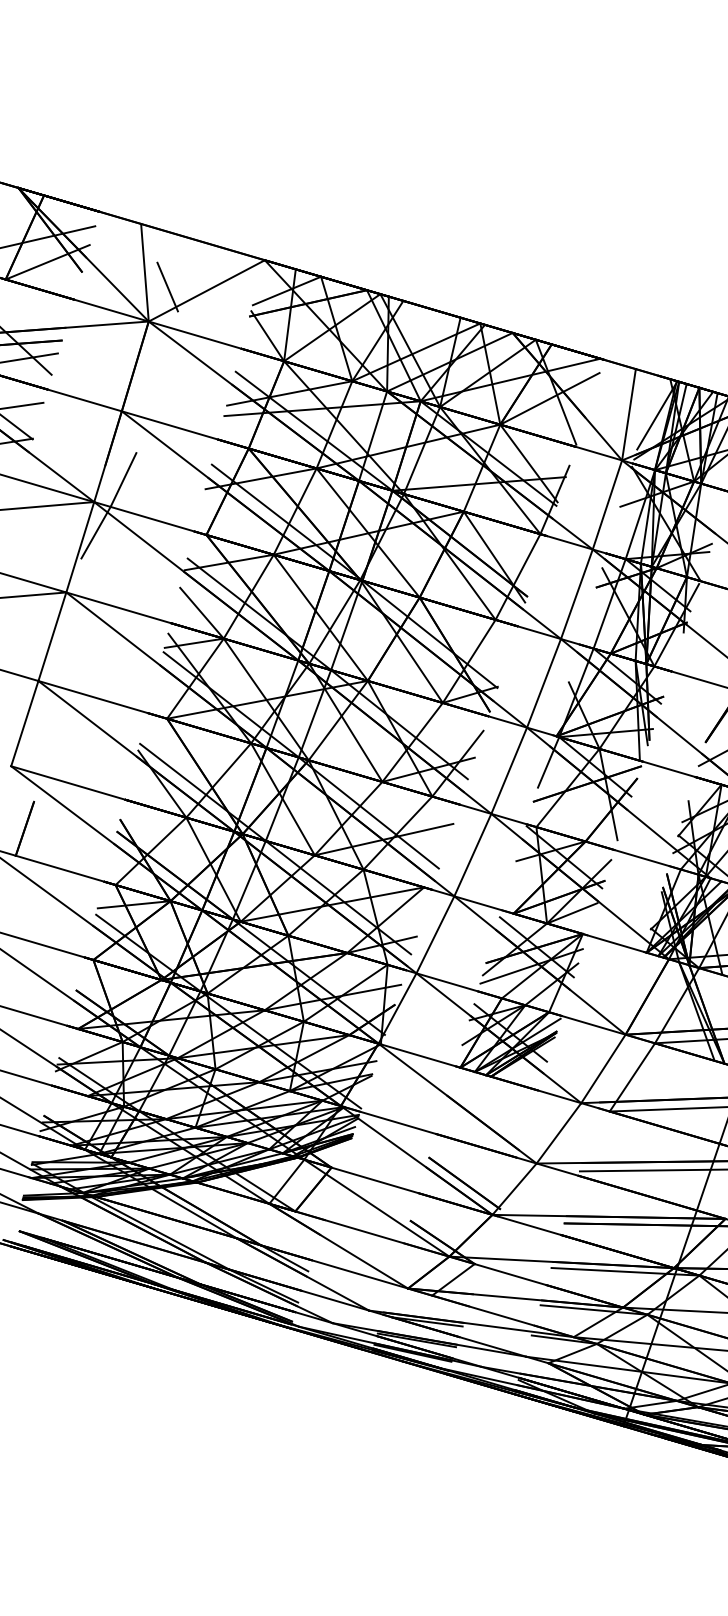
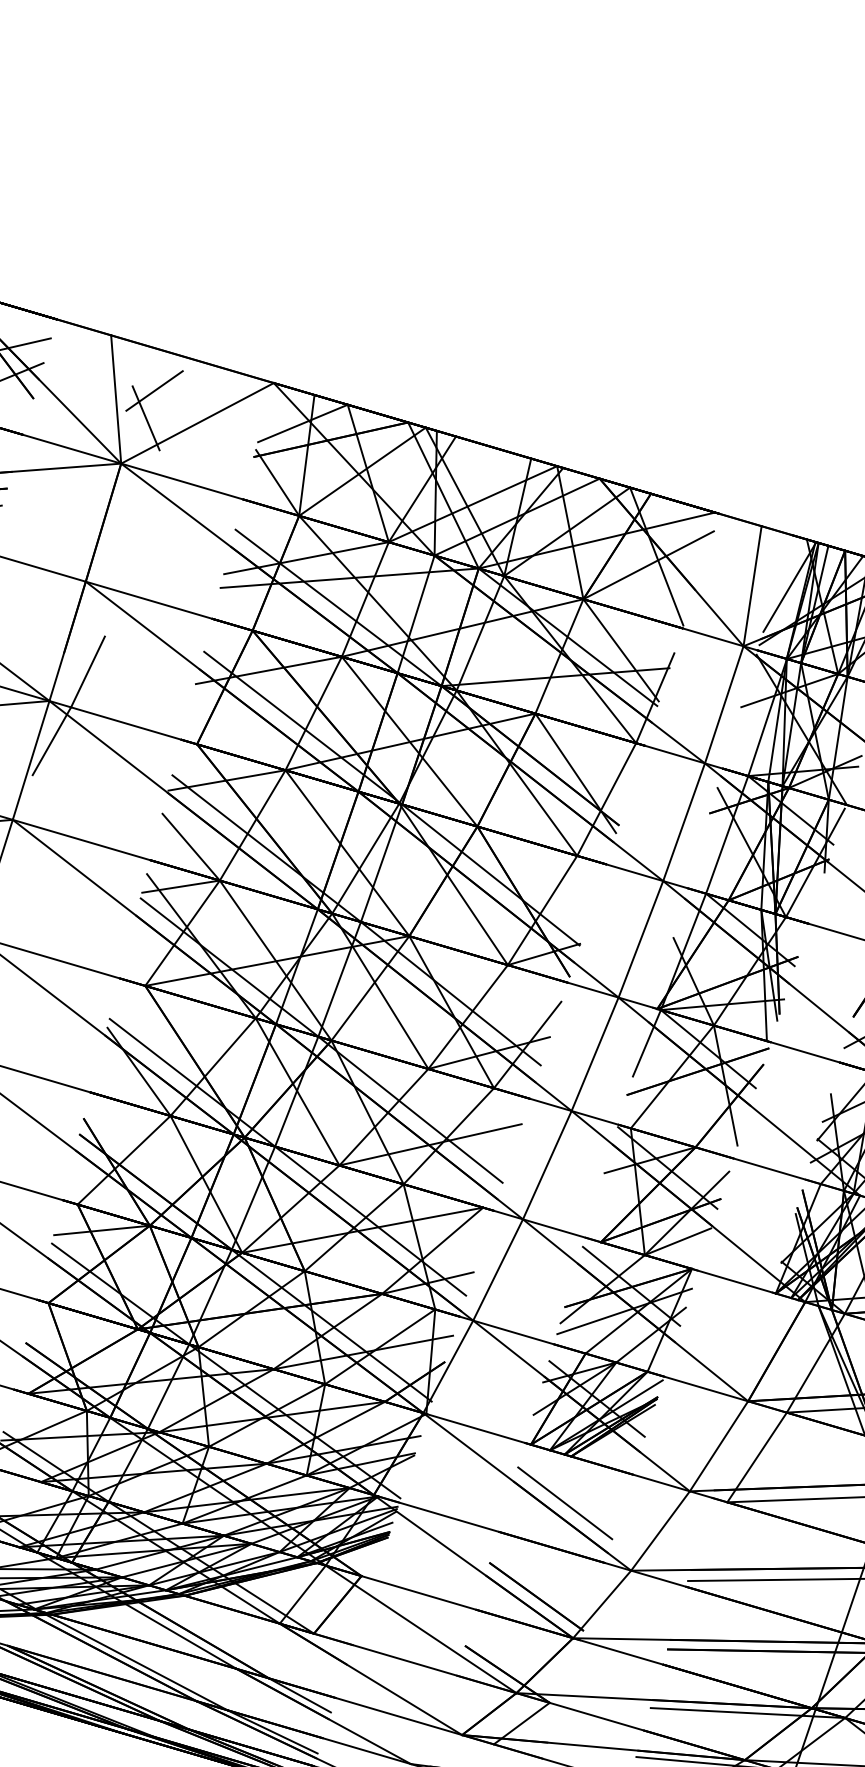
line: (173, 266) -> (153, 391), added
line: (486, 1112) -> (565, 1503), added

